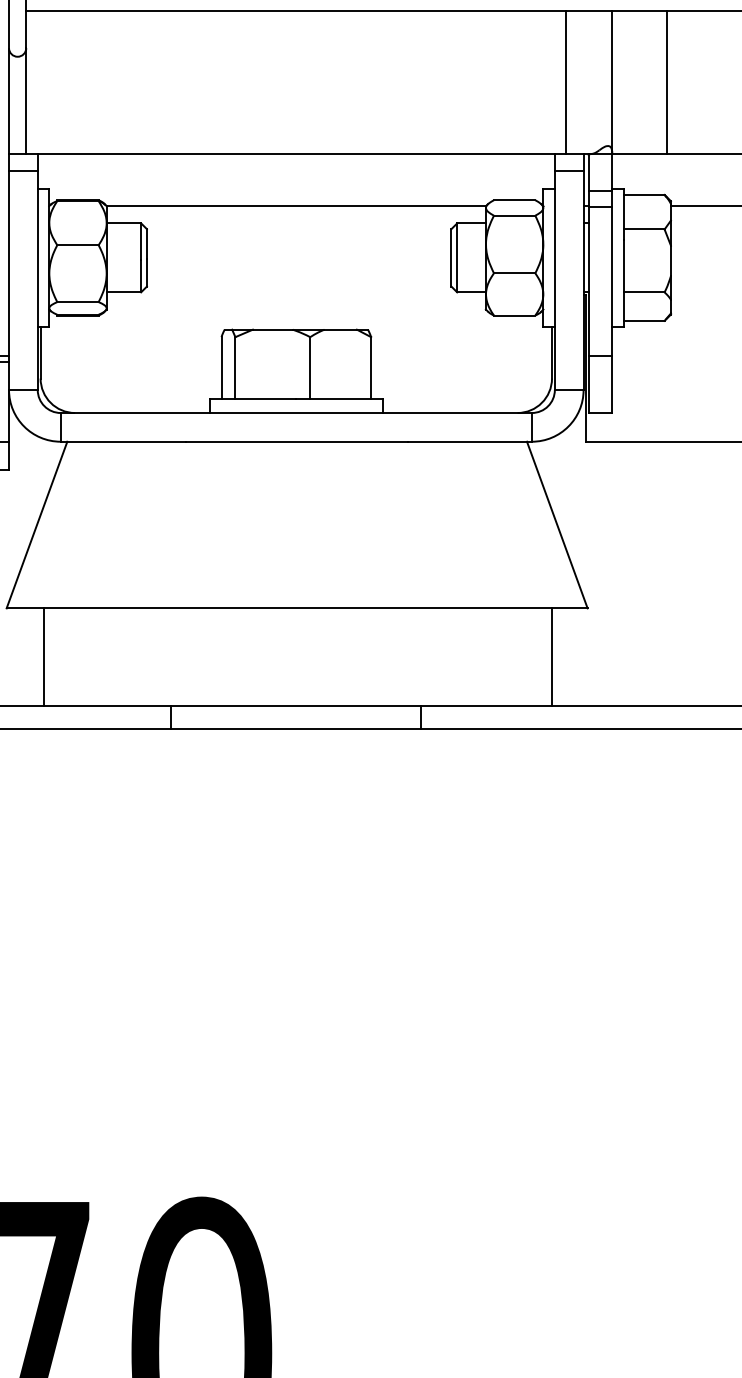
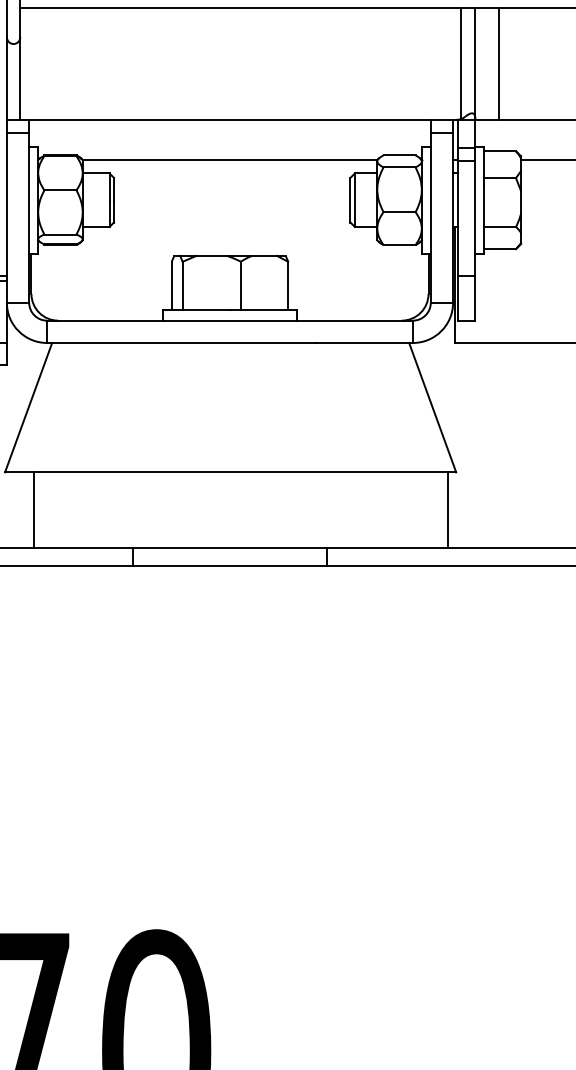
line: (566, 81) -> (460, 63), moved
line: (666, 81) -> (498, 63), moved
line: (551, 657) -> (448, 510), moved

